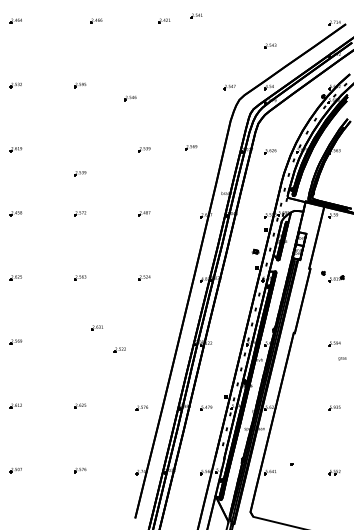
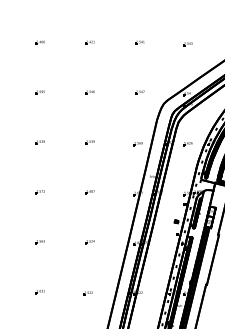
part: (196, 15) -> (139, 42), moved
part: (96, 20) -> (40, 42), moved
part: (164, 20) -> (90, 42), moved
part: (270, 45) -> (187, 43), moved
part: (229, 87) -> (139, 92), moved
part: (130, 98) -> (90, 92), moved
part: (191, 147) -> (138, 143), moved
part: (80, 173) -> (40, 142), moved
part: (96, 327) -> (39, 291), moved
part: (119, 349) -> (87, 292), moved

